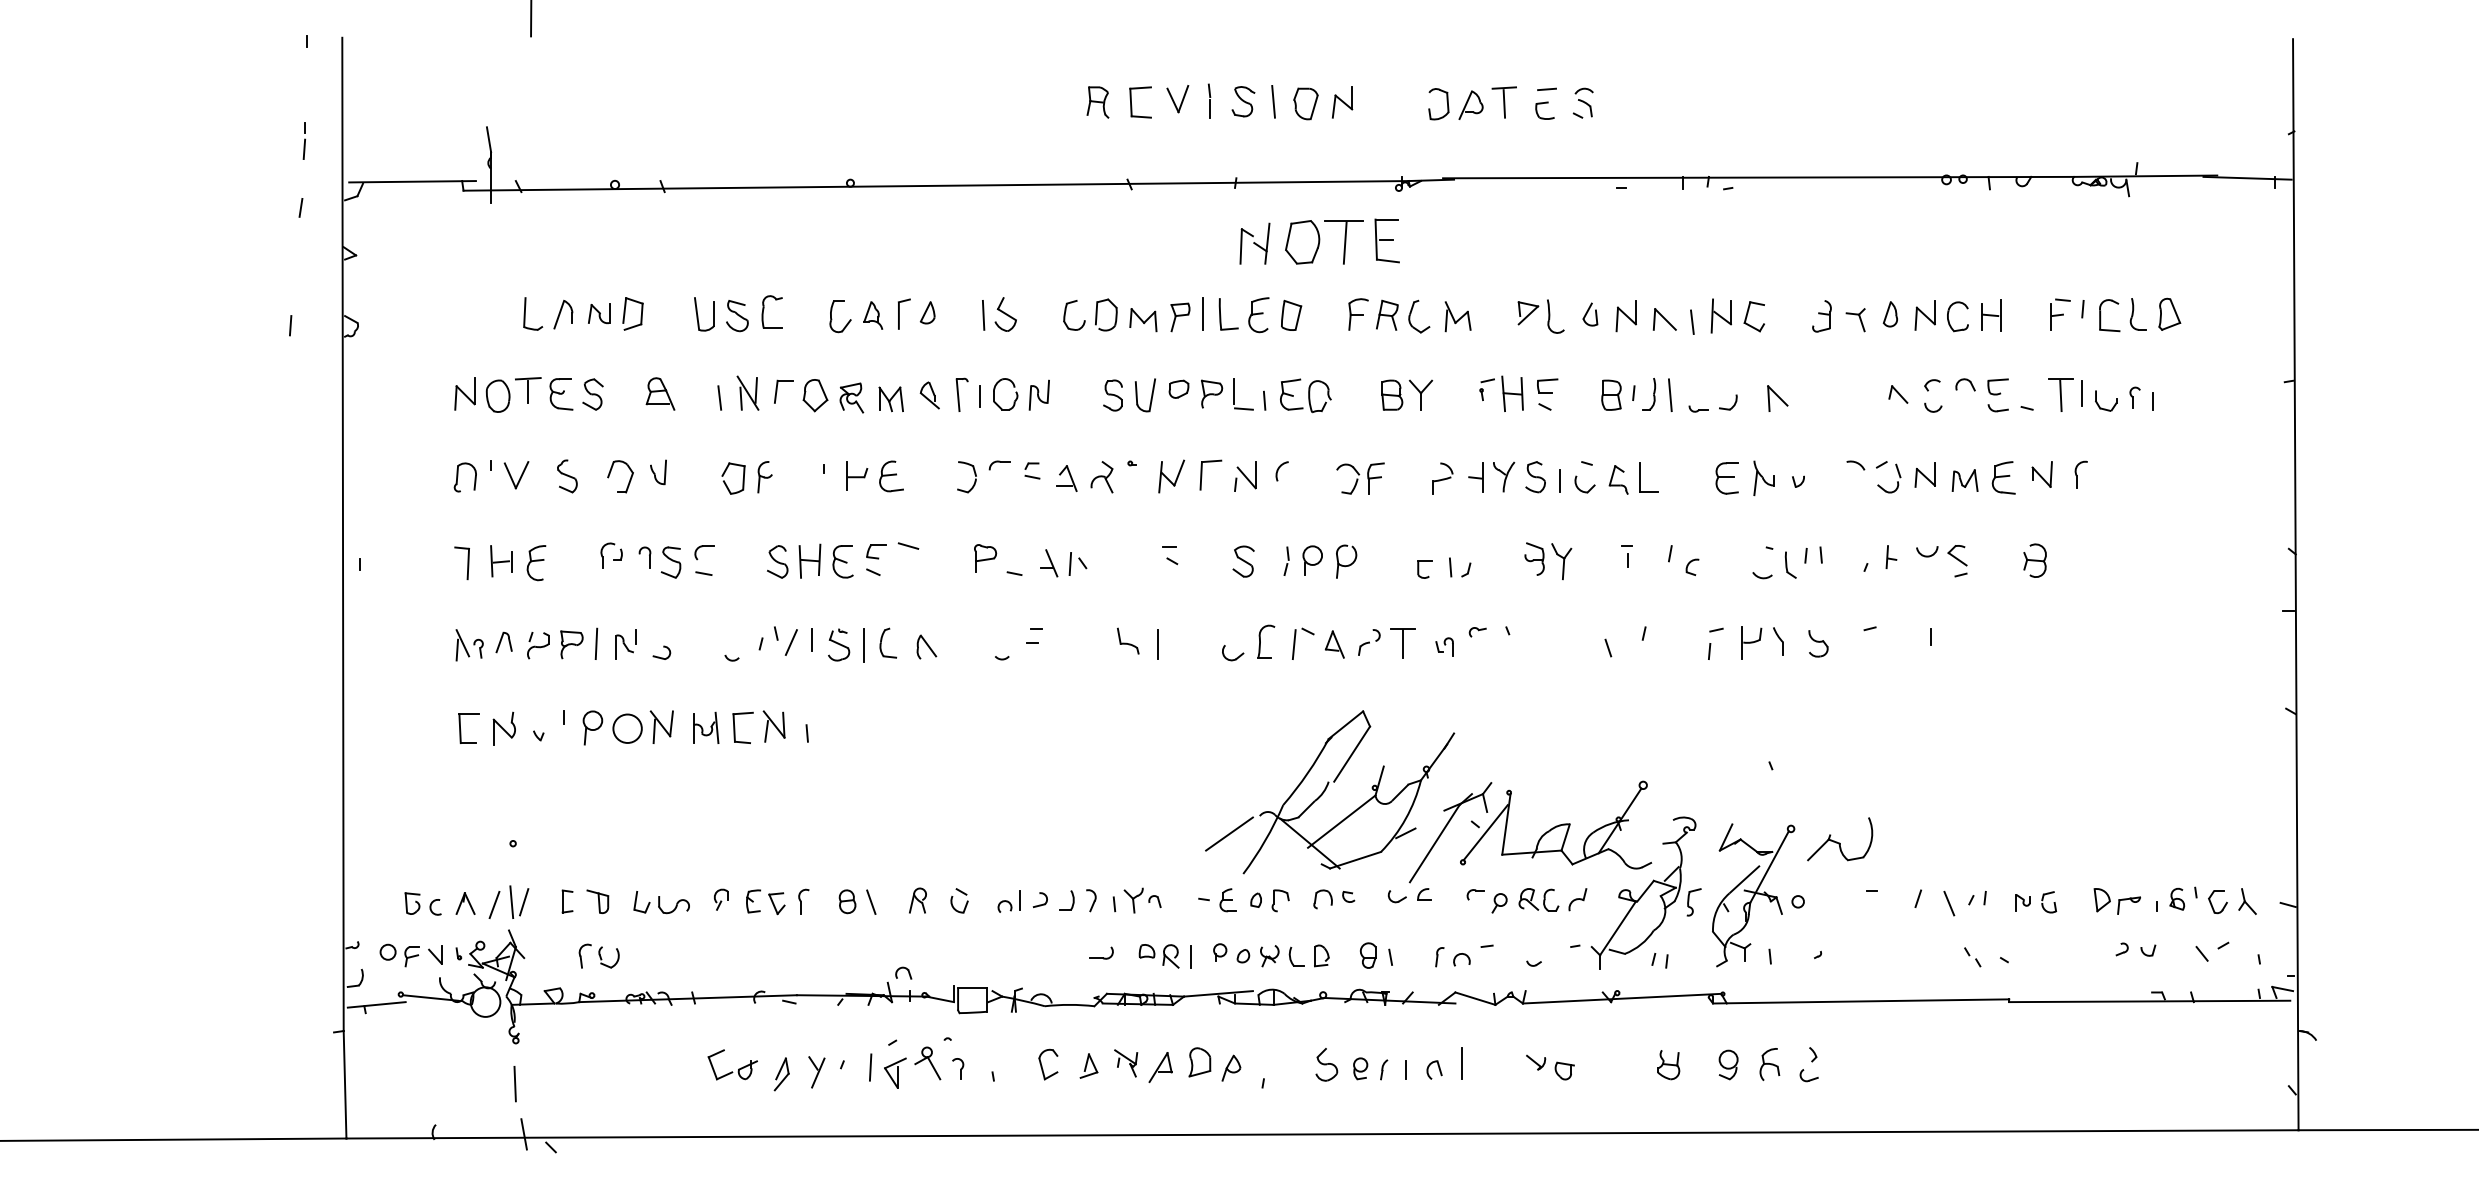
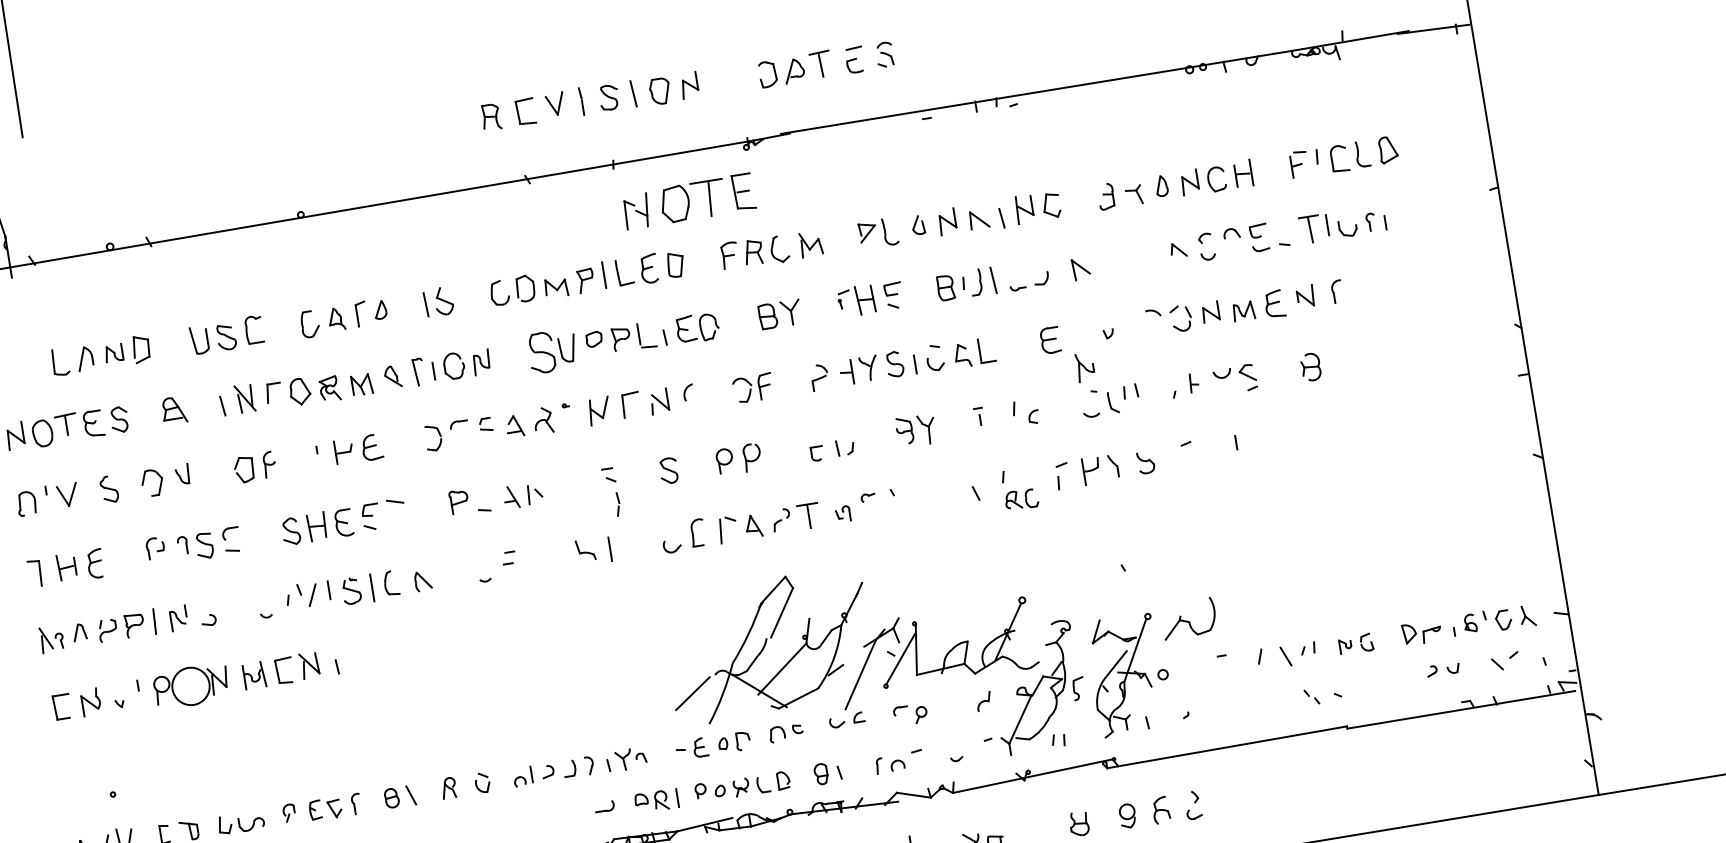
part: (1112, 395) -> (541, 353), size x1.6
part: (1763, 478) -> (1085, 367), moved
part: (1286, 560) -> (617, 503), moved
circle: (627, 728) -> (190, 686), size x1.6
part: (1538, 899) -> (1021, 499), moved

